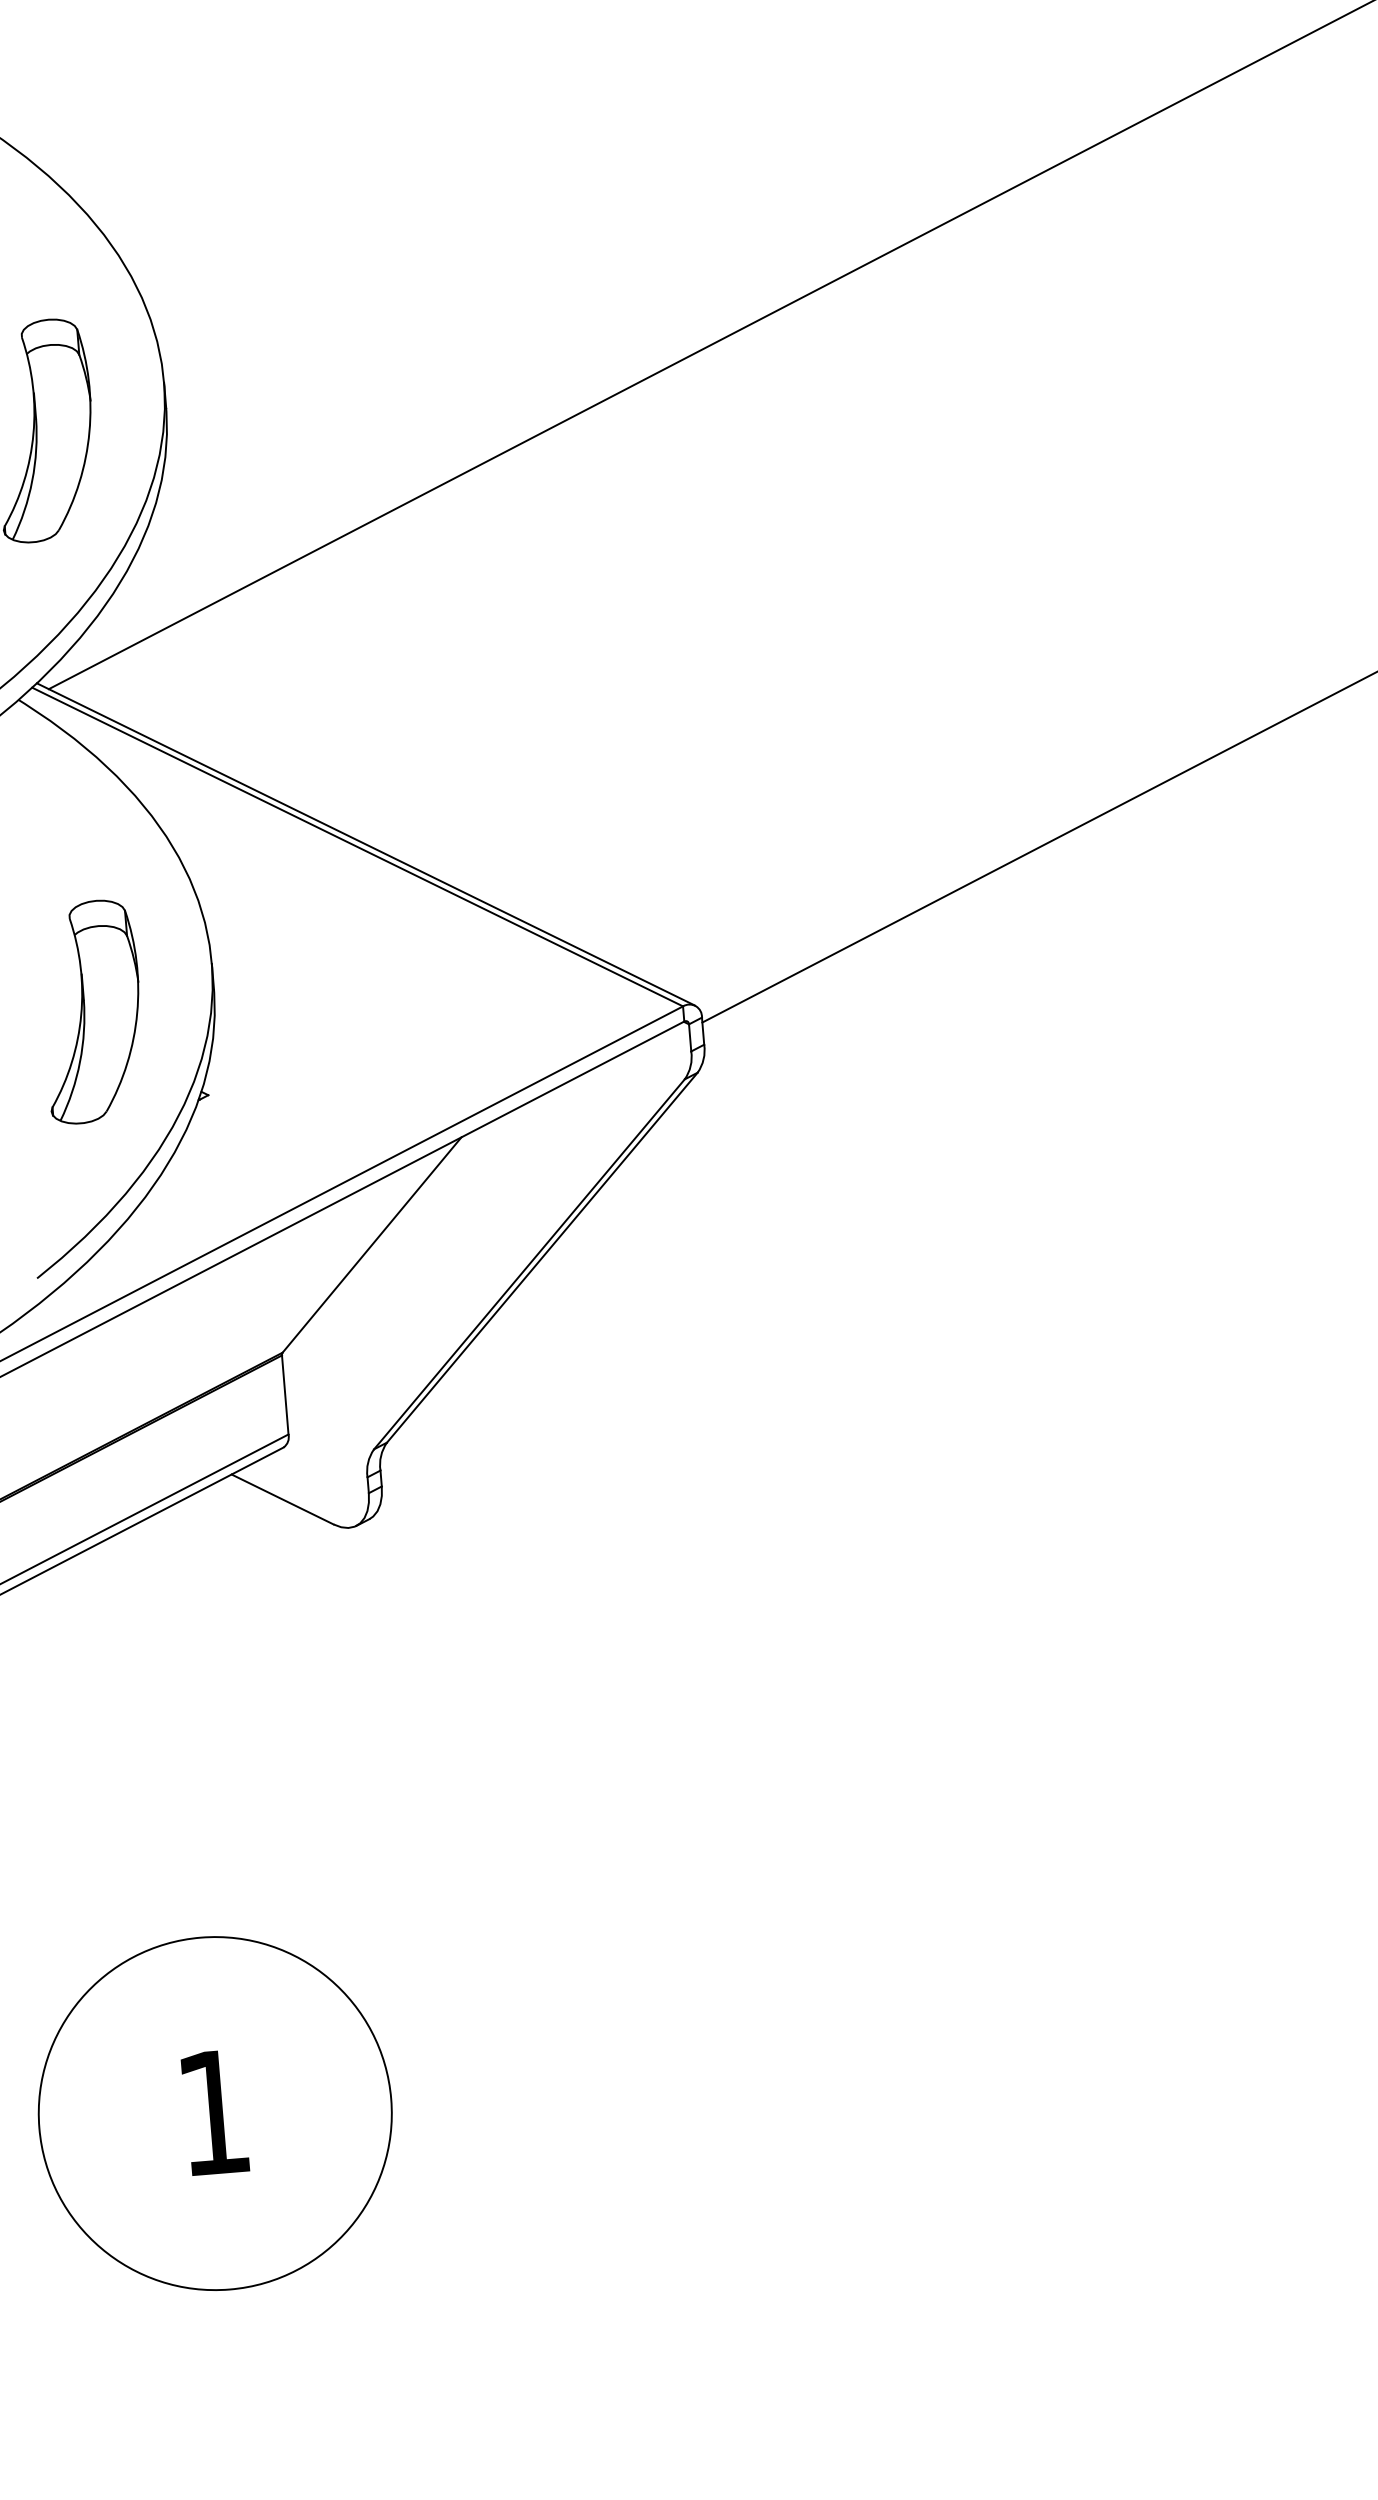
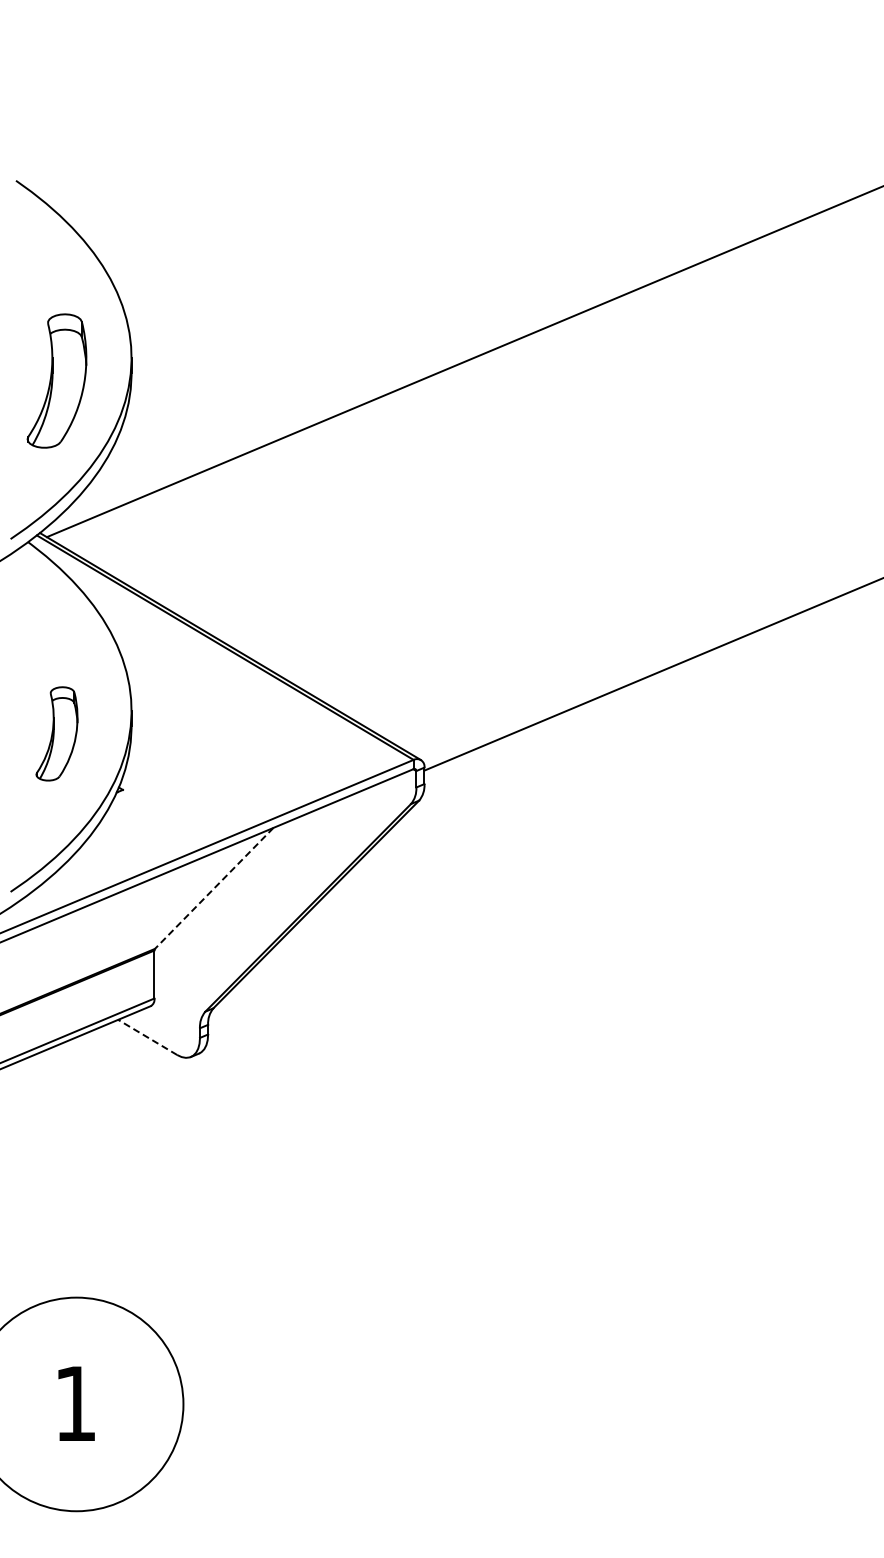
part: (91, 1011) -> (56, 733), size x0.7
line: (372, 1245) -> (214, 888), solid -> dashed
line: (282, 1499) -> (147, 1037), solid -> dashed

